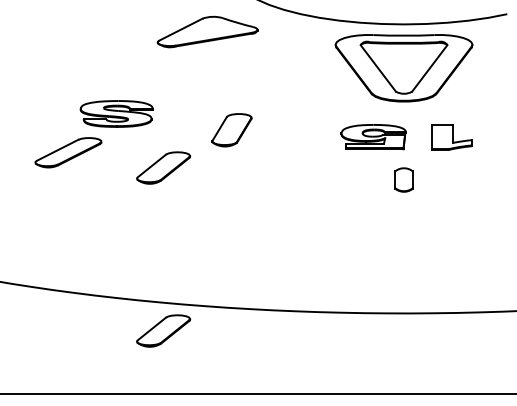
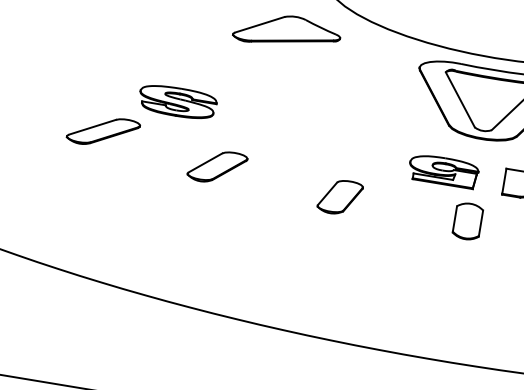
part: (231, 130) -> (339, 197), moved
part: (68, 152) -> (103, 131), moved
part: (403, 179) -> (467, 220), size x1.43
part: (163, 330) -> (189, 337), removed

